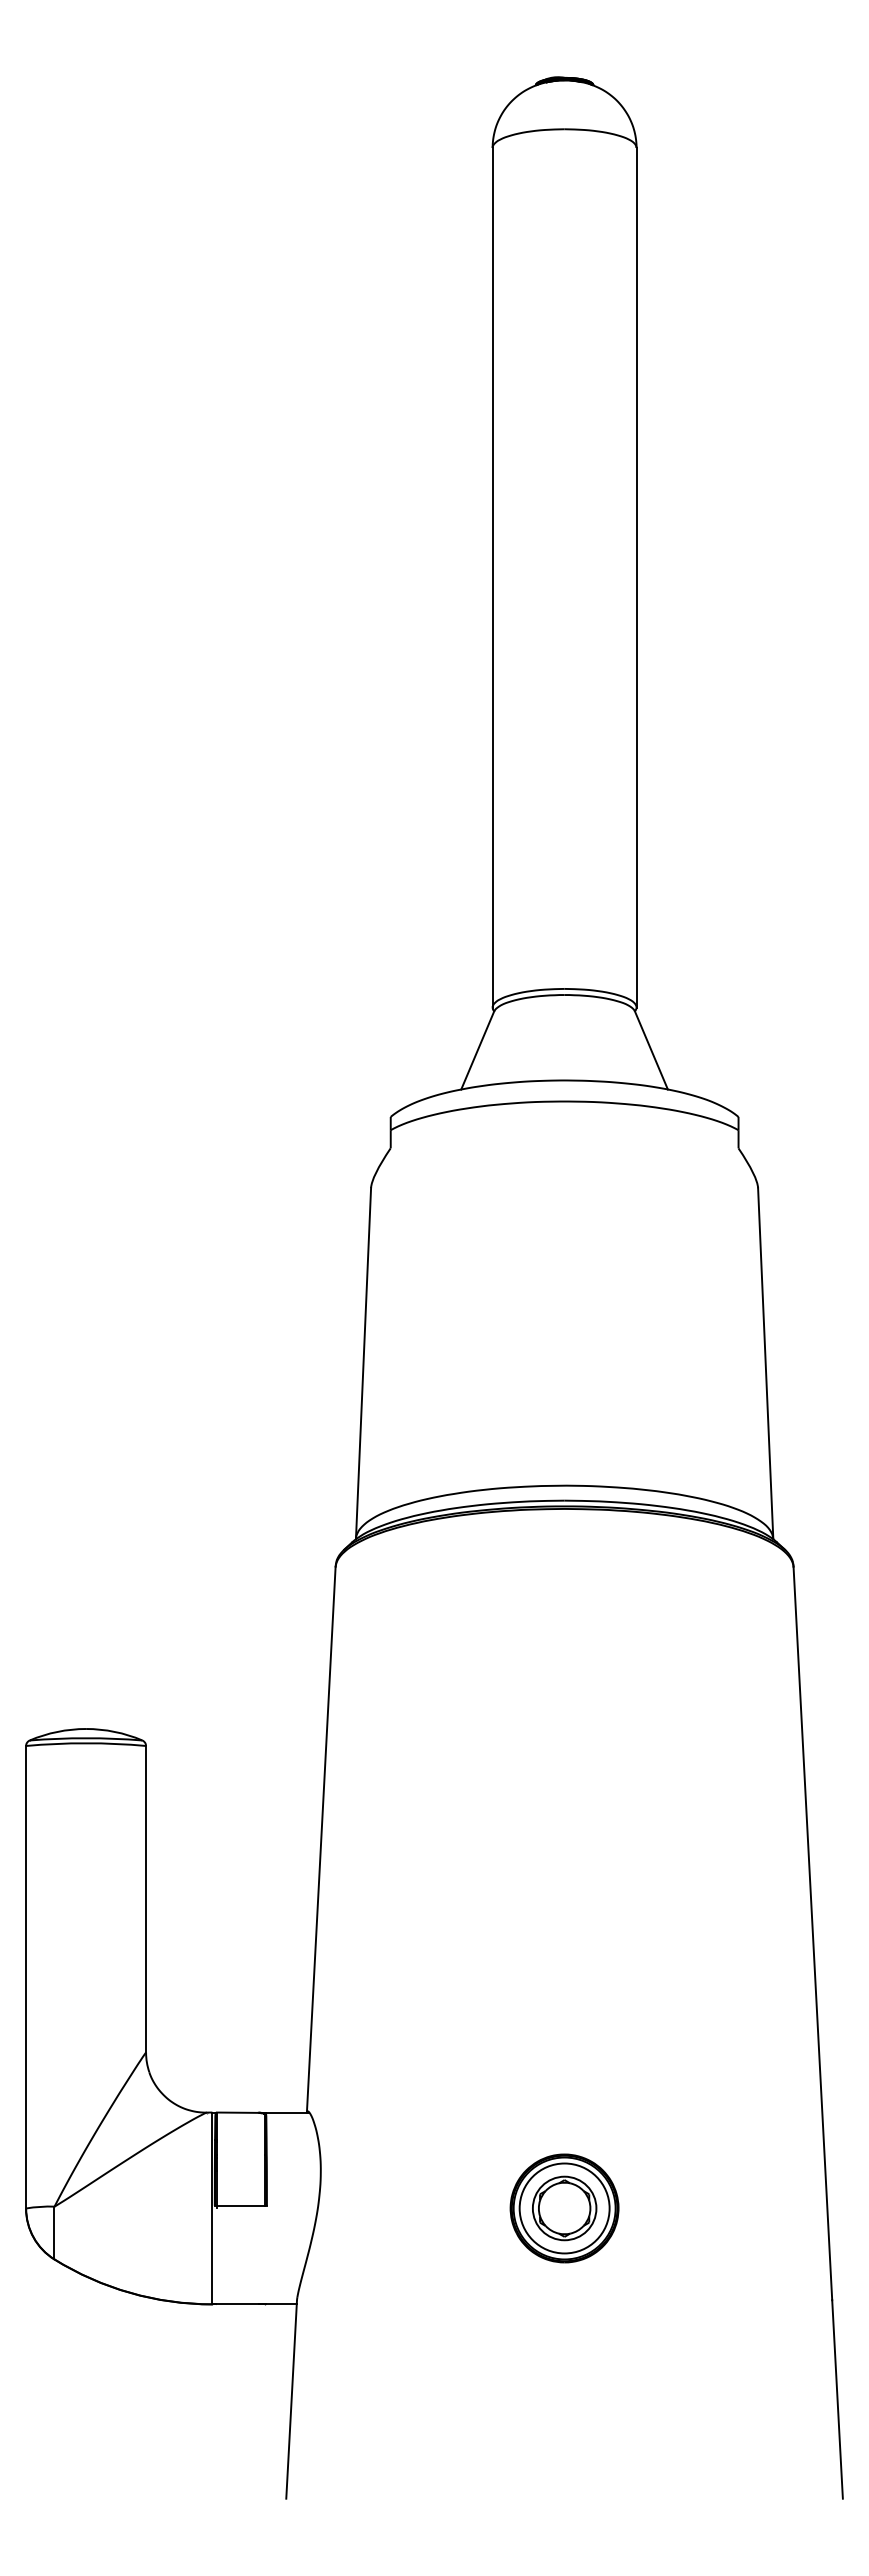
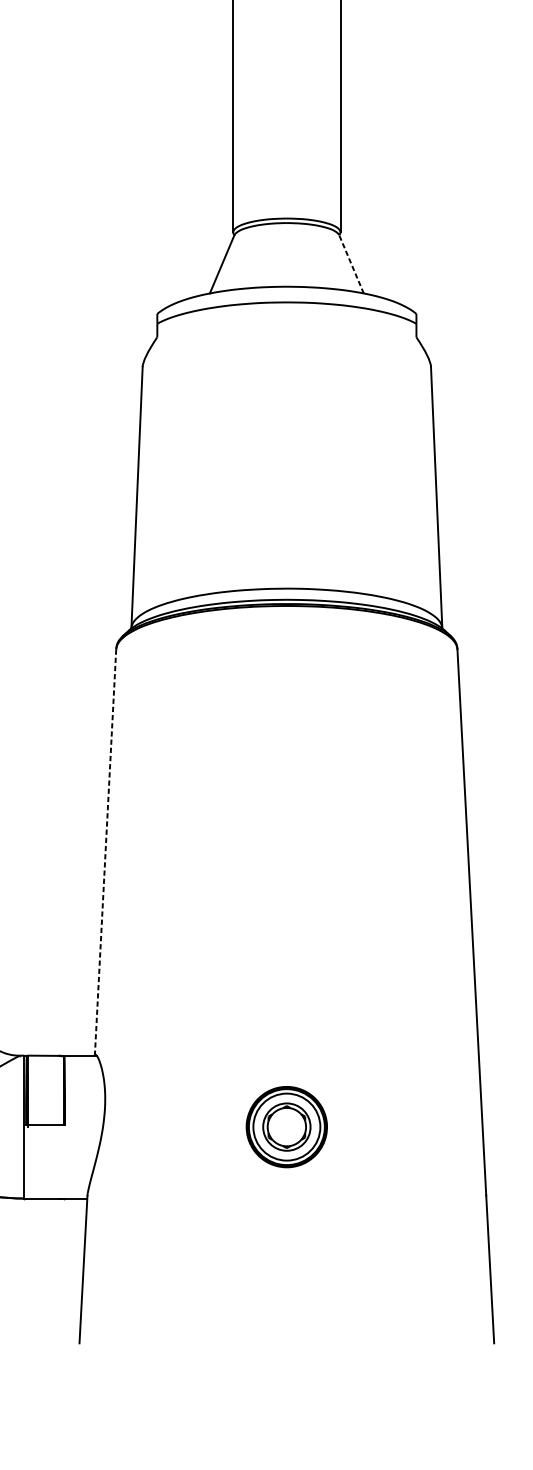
line: (651, 1049) -> (351, 263), solid -> dashed
line: (321, 1840) -> (105, 852), solid -> dashed

